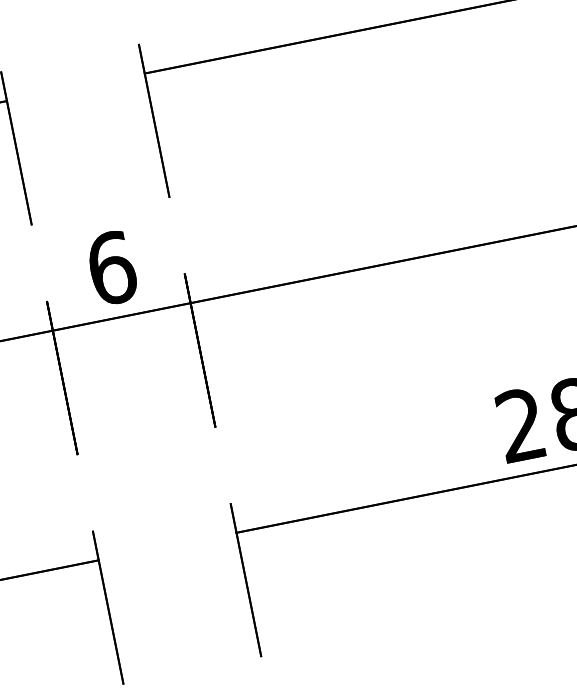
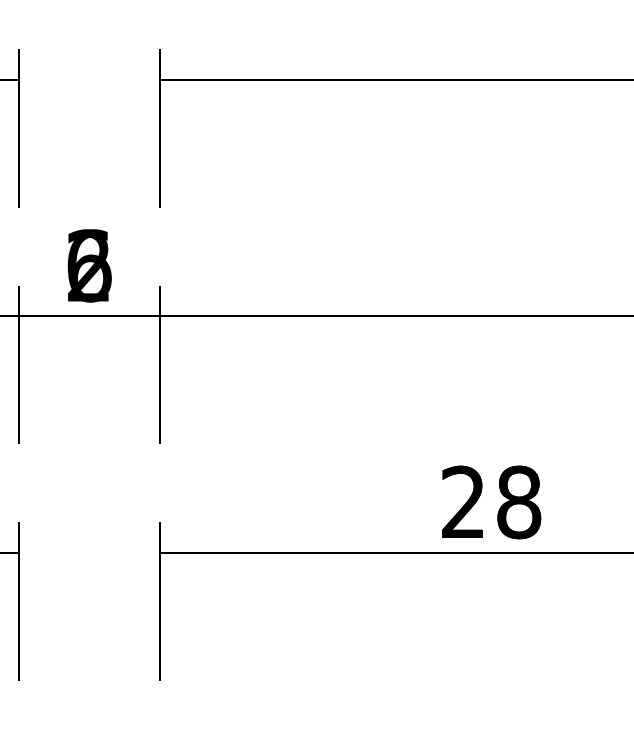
text: (111, 267) -> (89, 265), 6 -> 2

